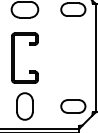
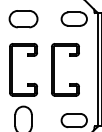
part: (54, 57) -> (54, 69), added

